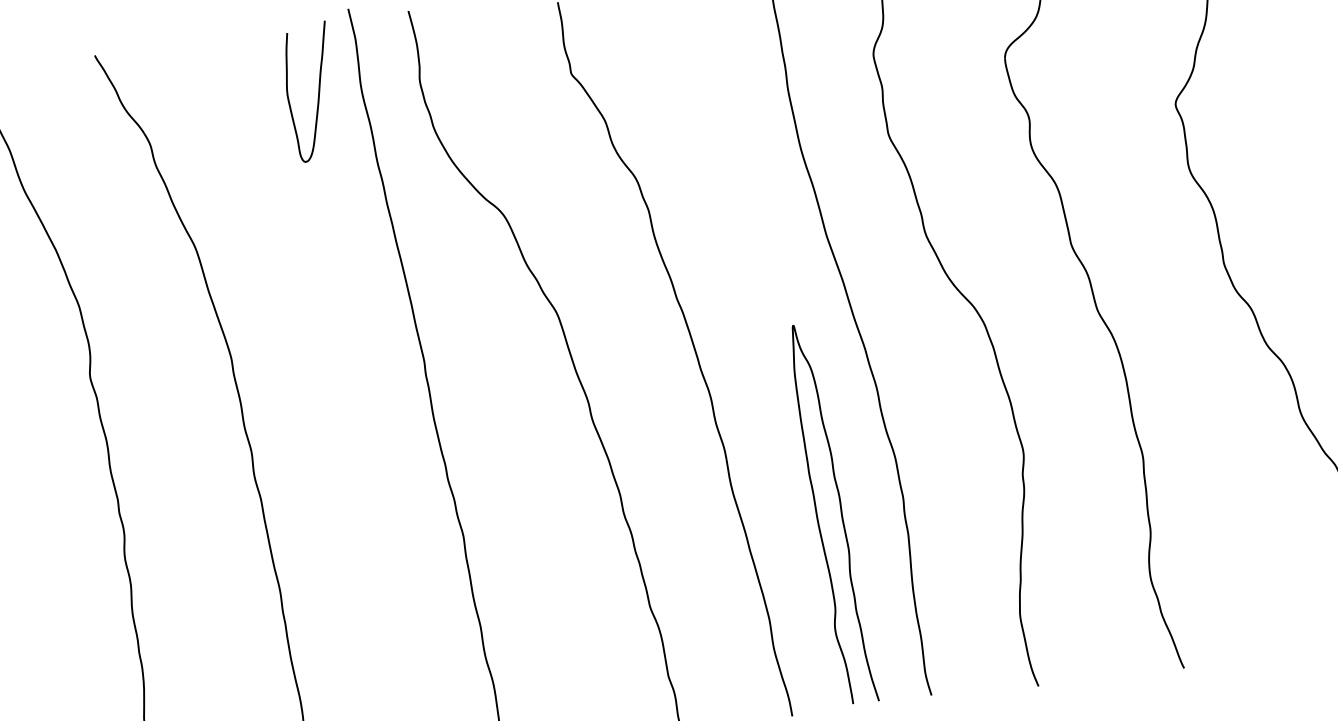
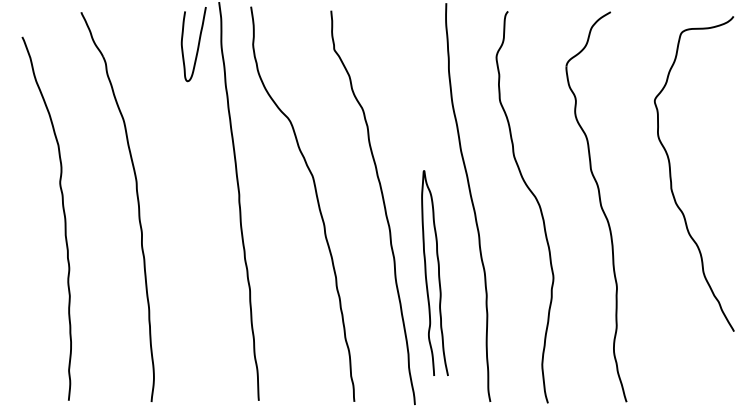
curve: (840, 511) -> (438, 272), moved

